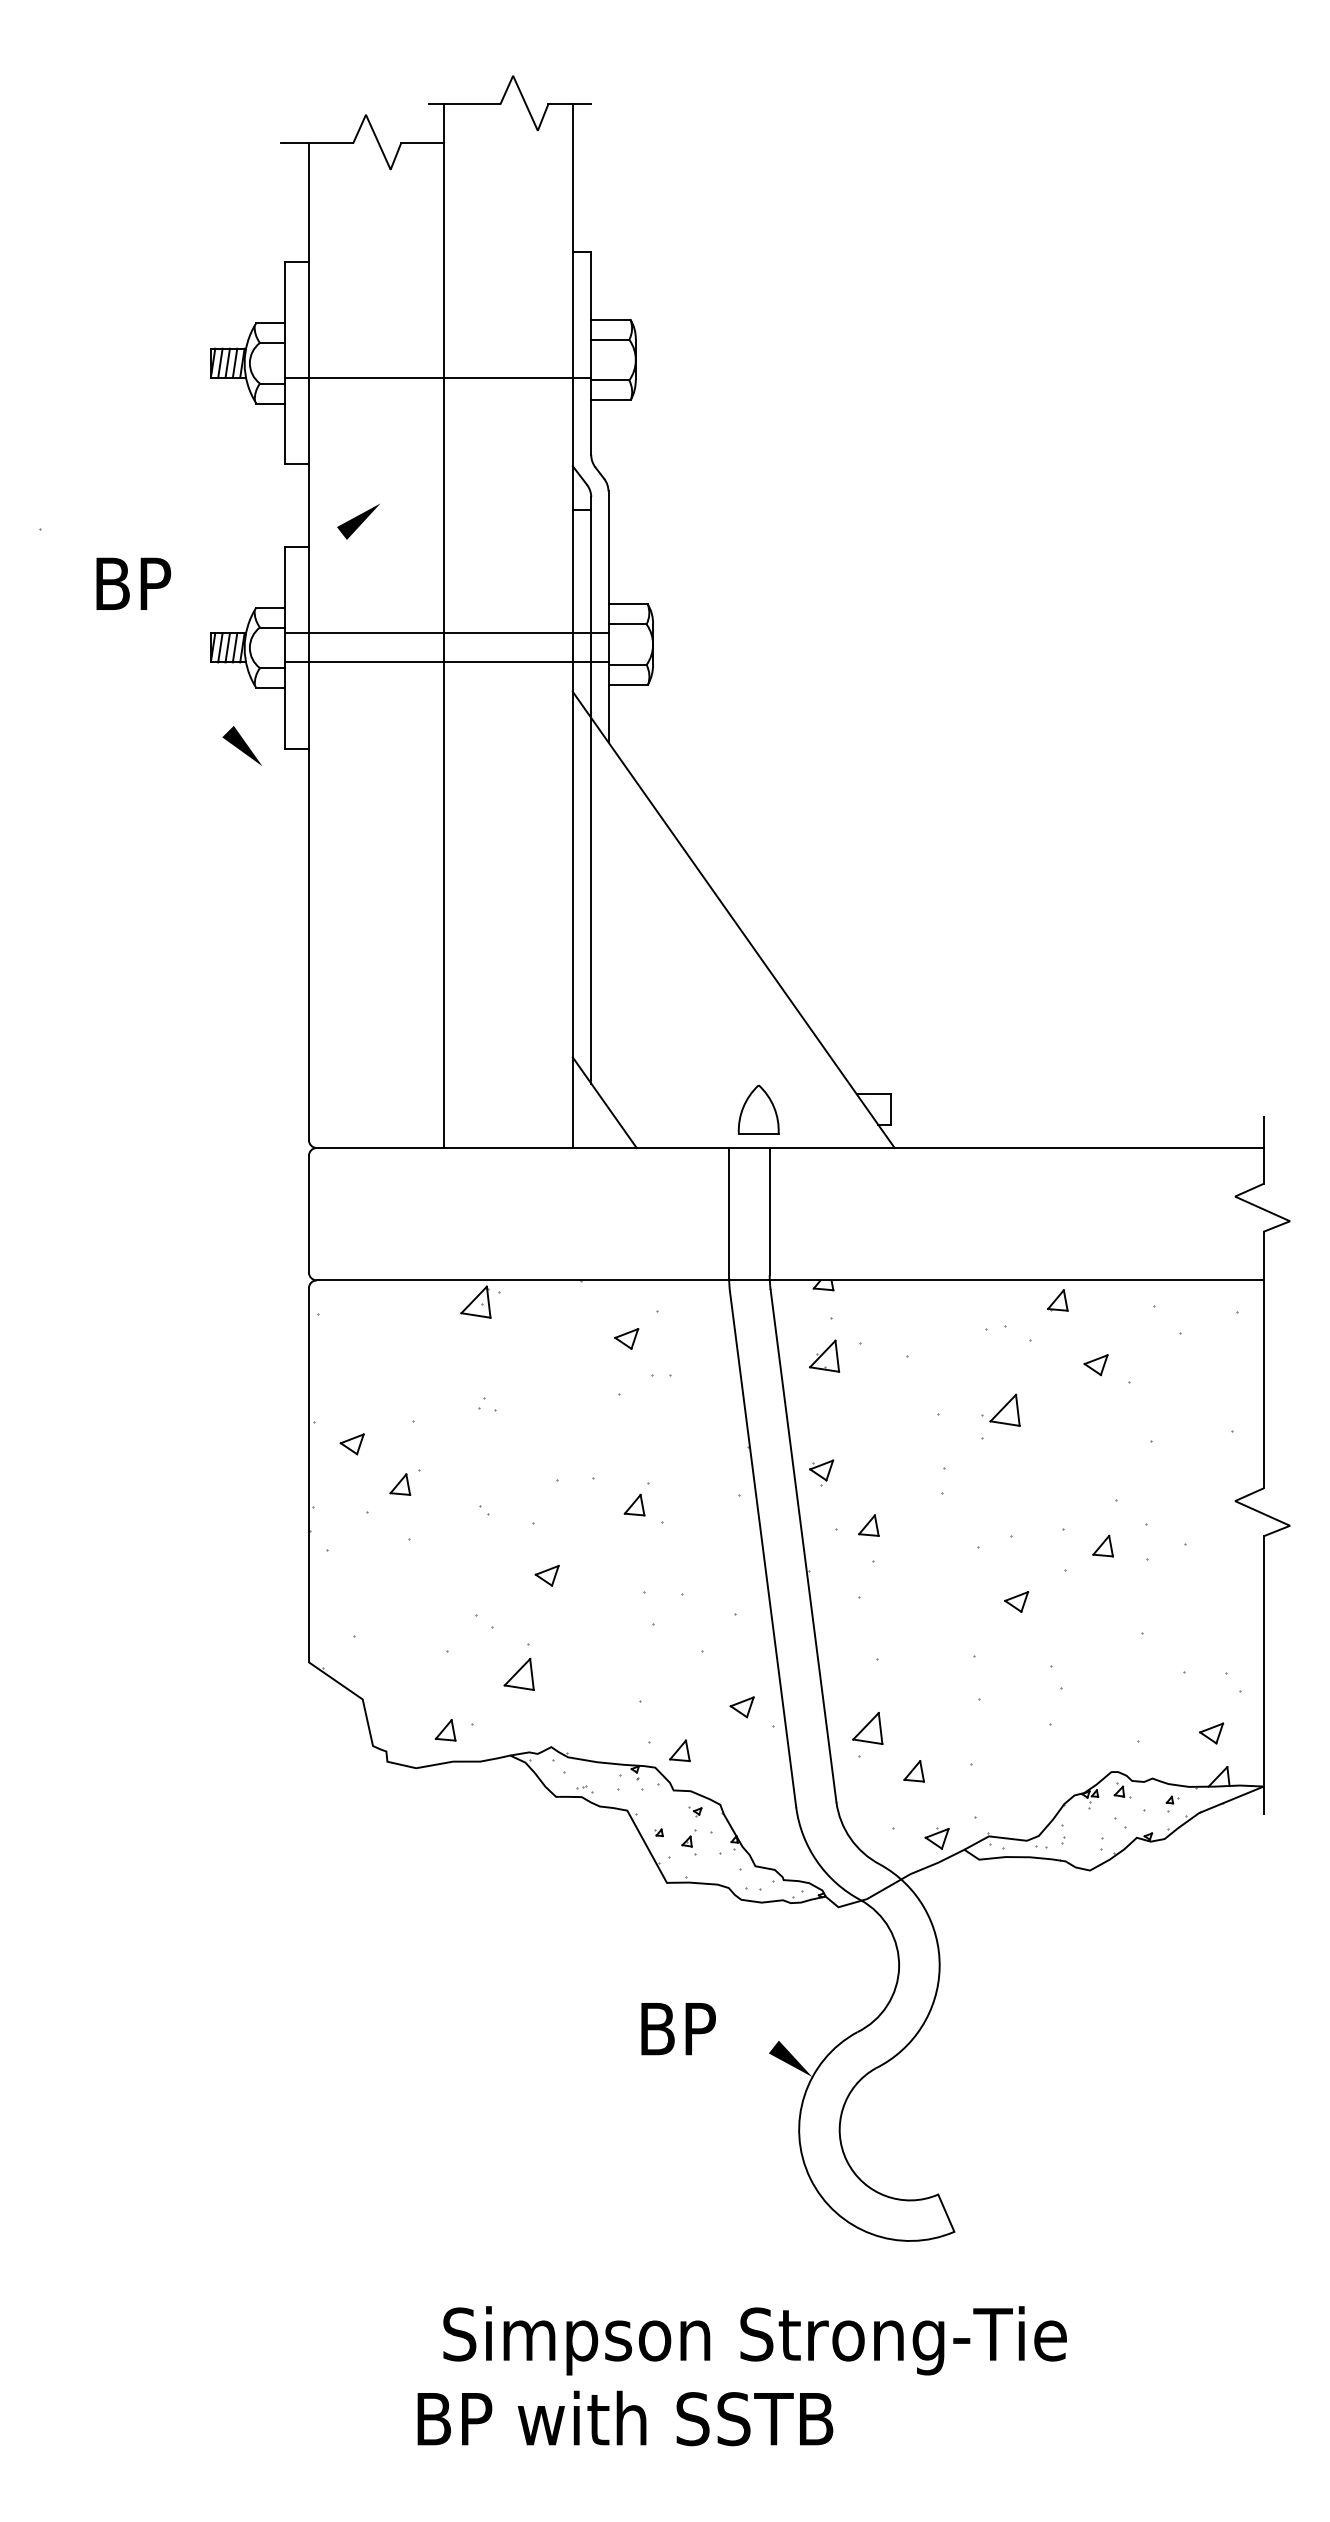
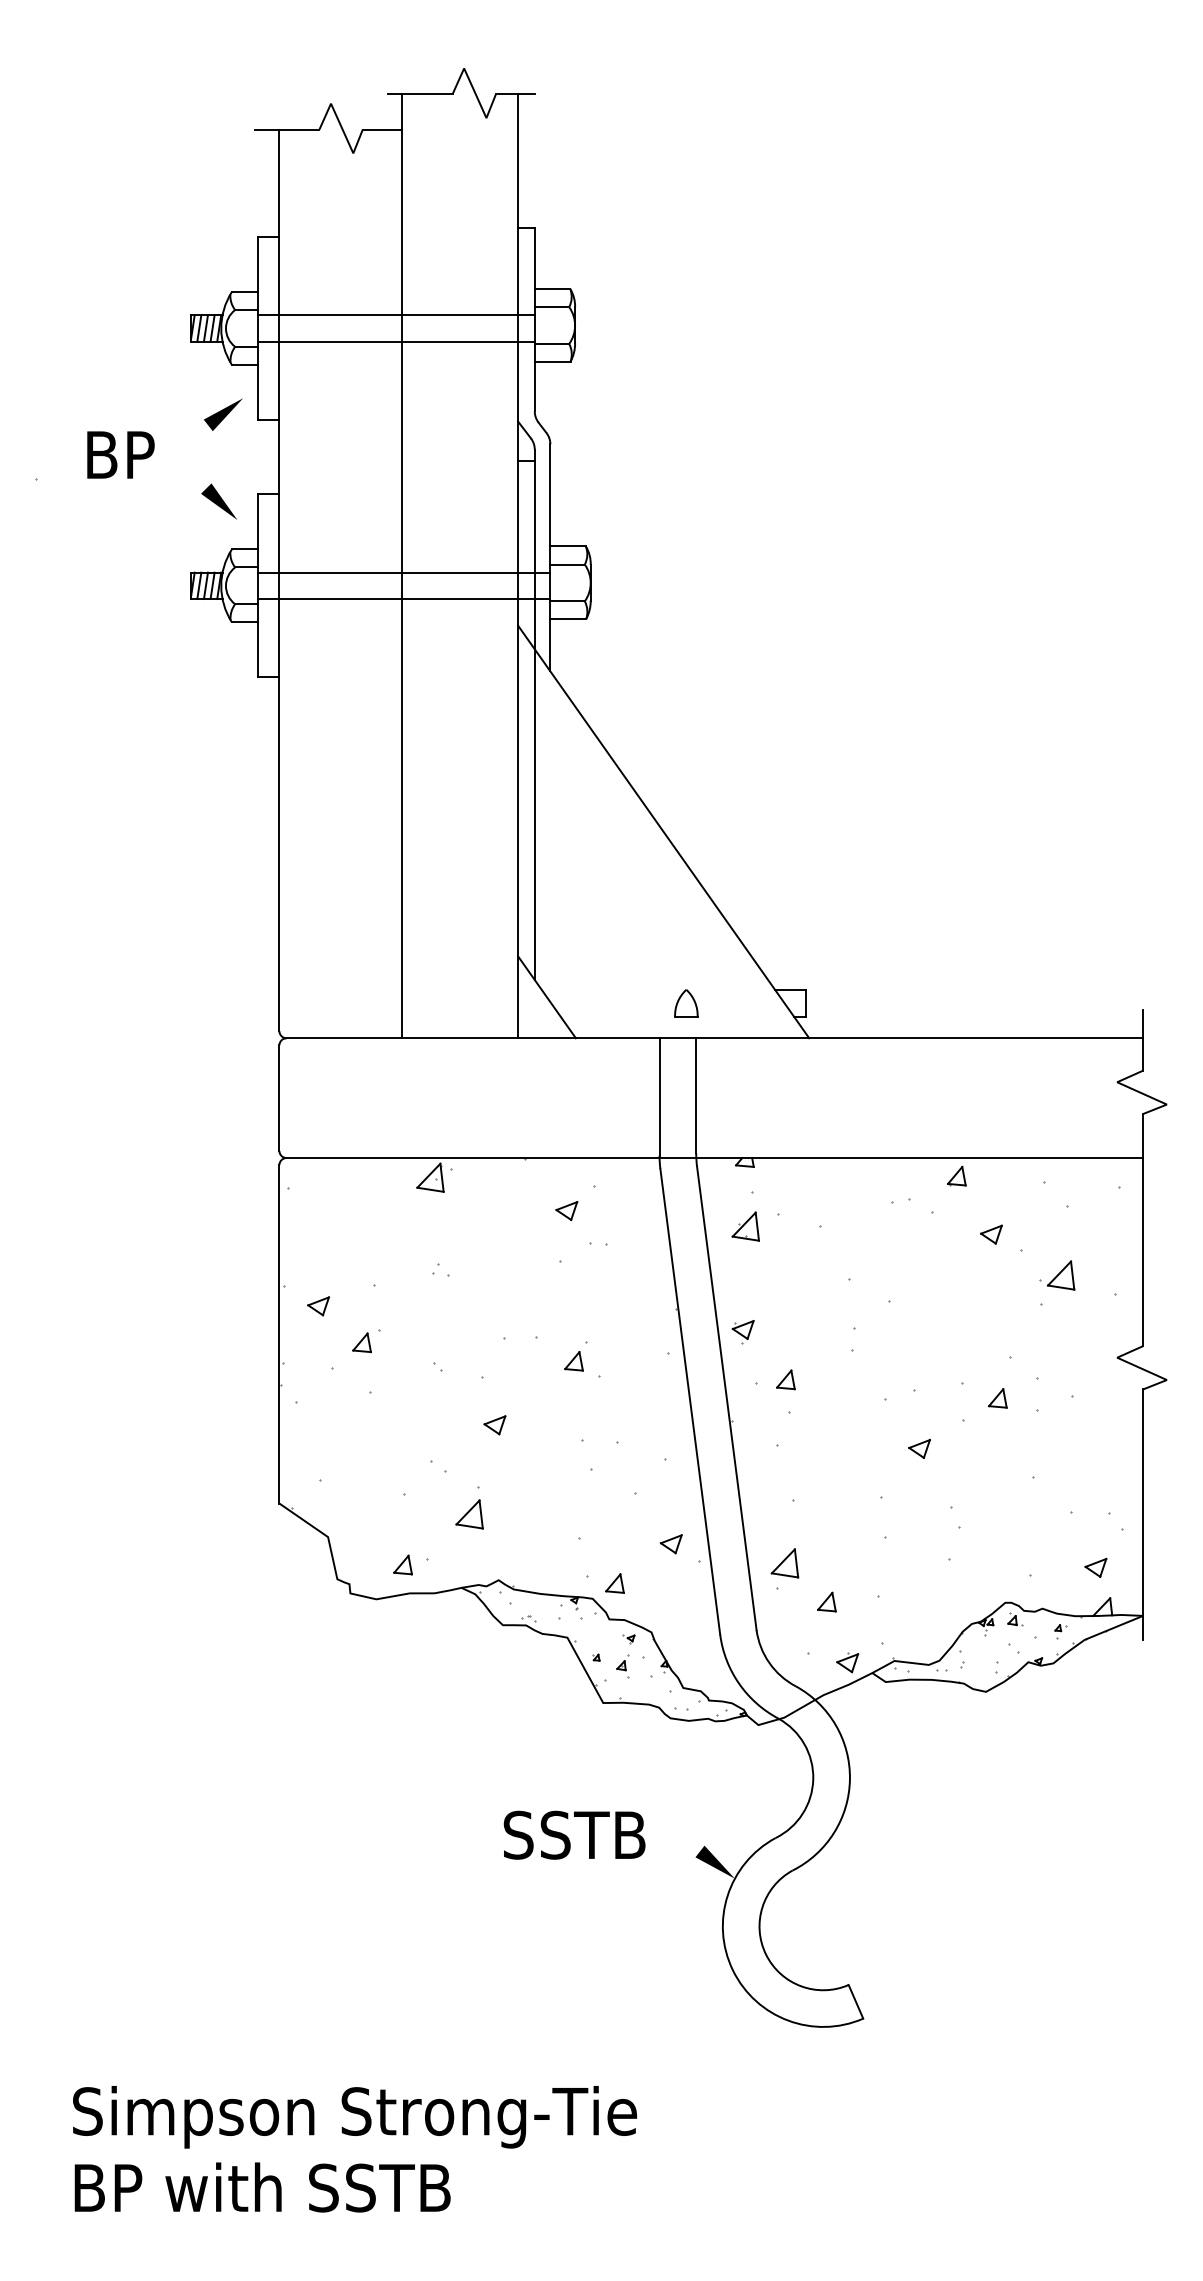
line: (437, 348) -> (395, 315), added
curve: (358, 521) -> (223, 414), moved
text: (133, 583) -> (120, 454), moved
curve: (241, 745) -> (218, 501), moved
part: (758, 1109) -> (686, 1003), size x0.62
part: (1001, 1410) -> (1057, 1275), moved
text: (636, 2028) -> (575, 1834), BP -> SSTB
text: (754, 2341) -> (354, 2117), moved
text: (625, 2418) -> (262, 2187), moved

